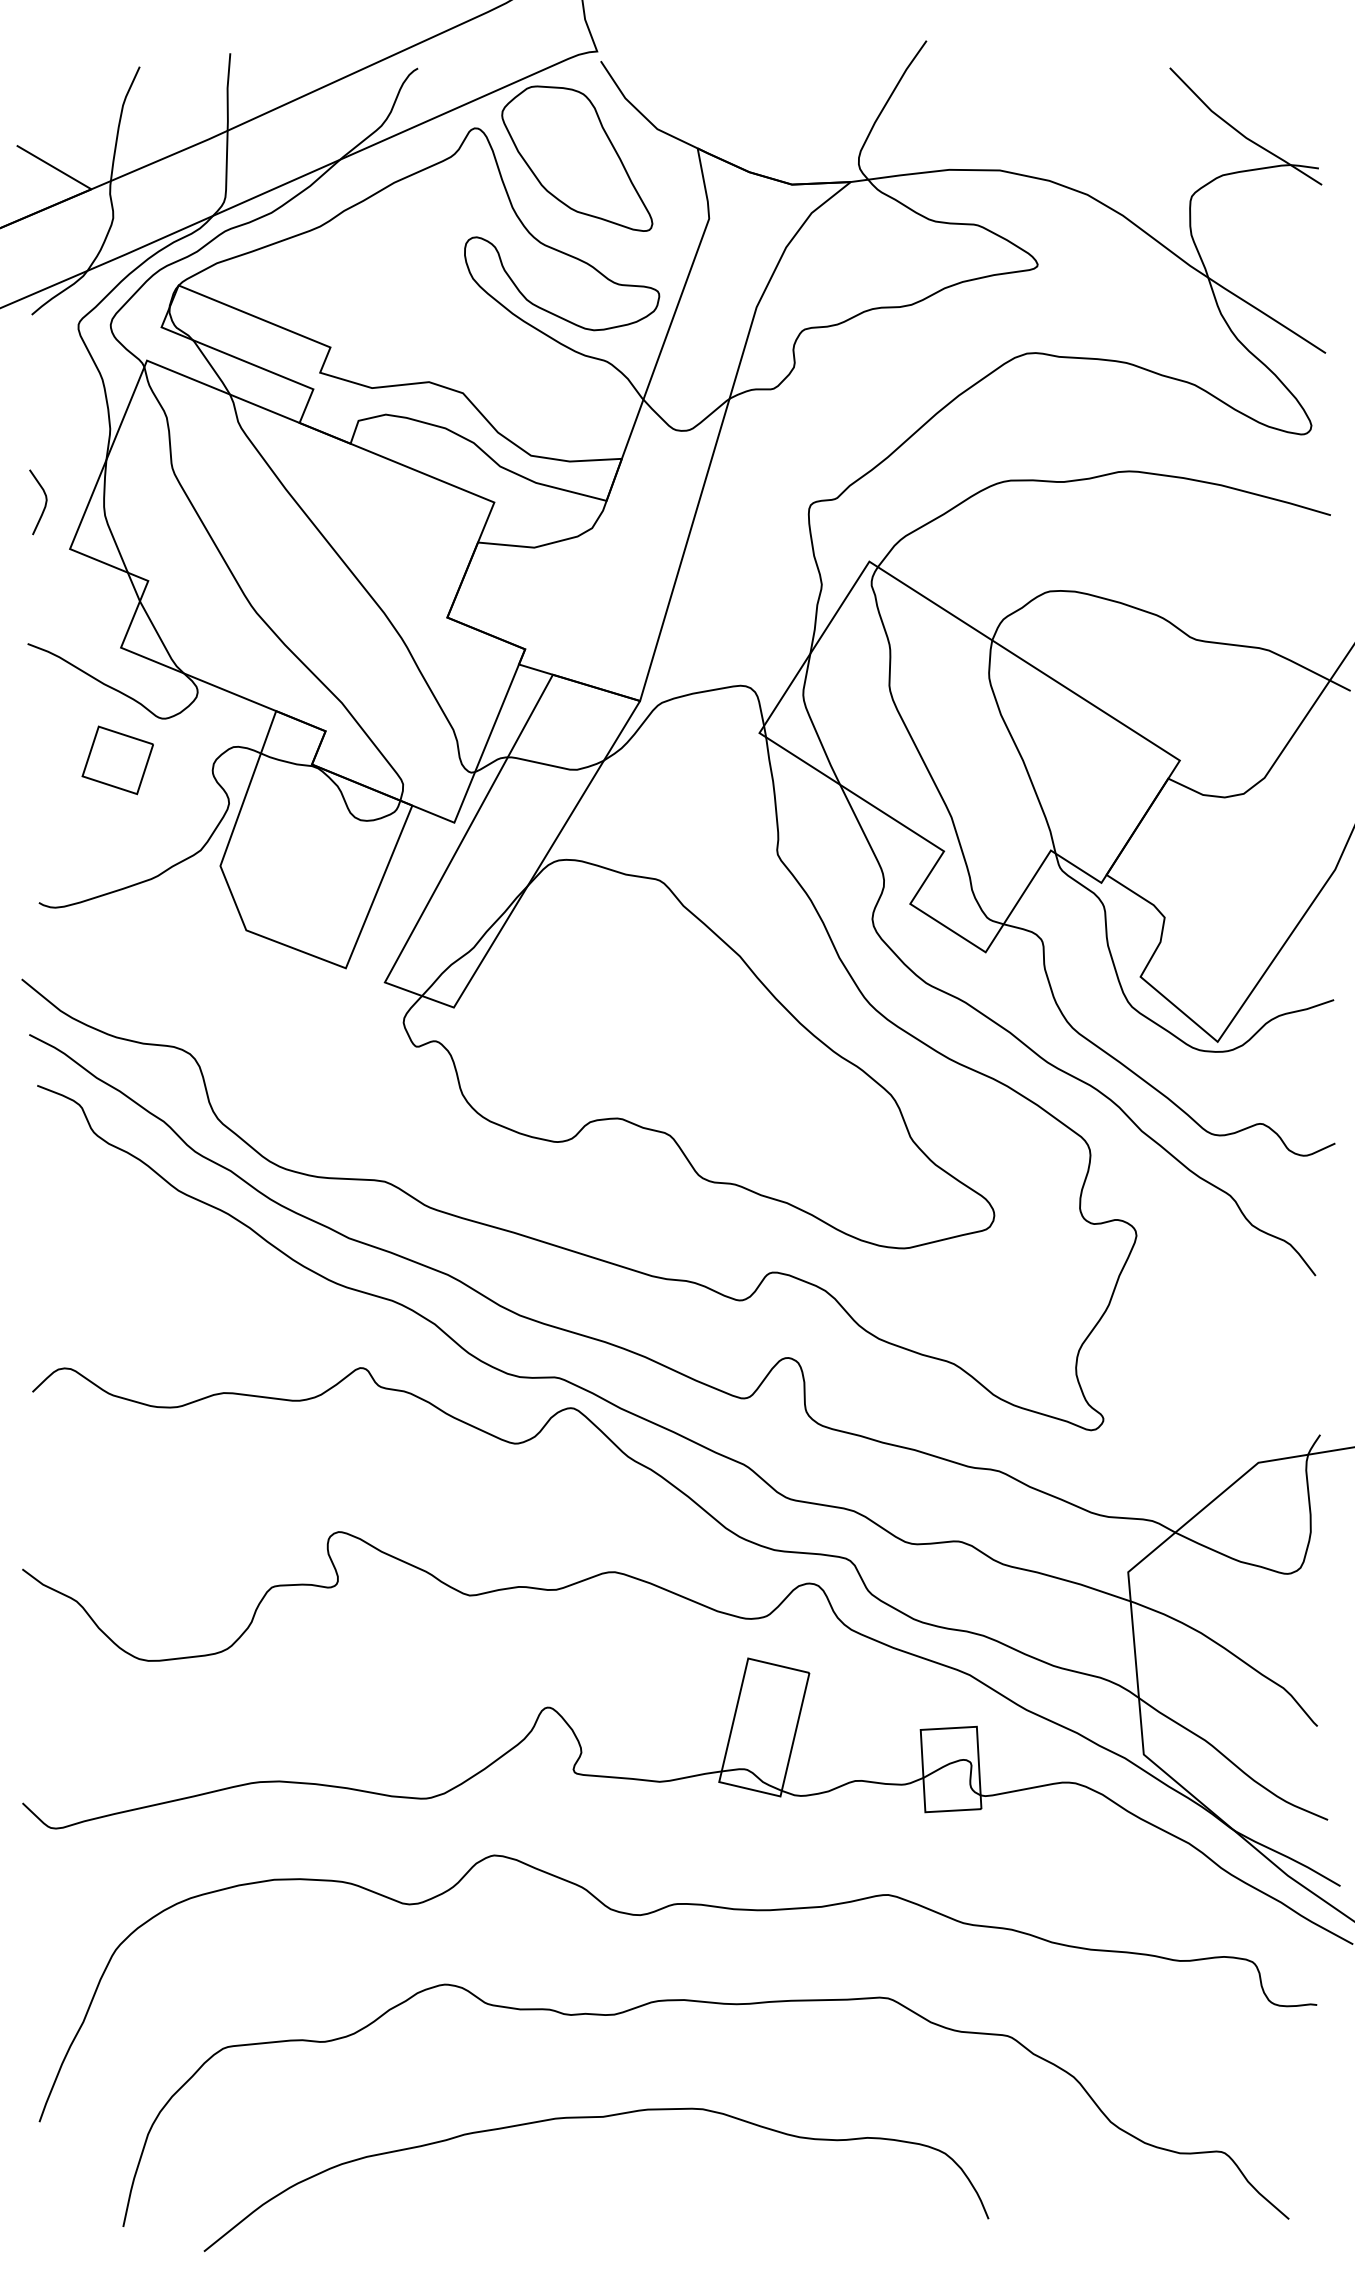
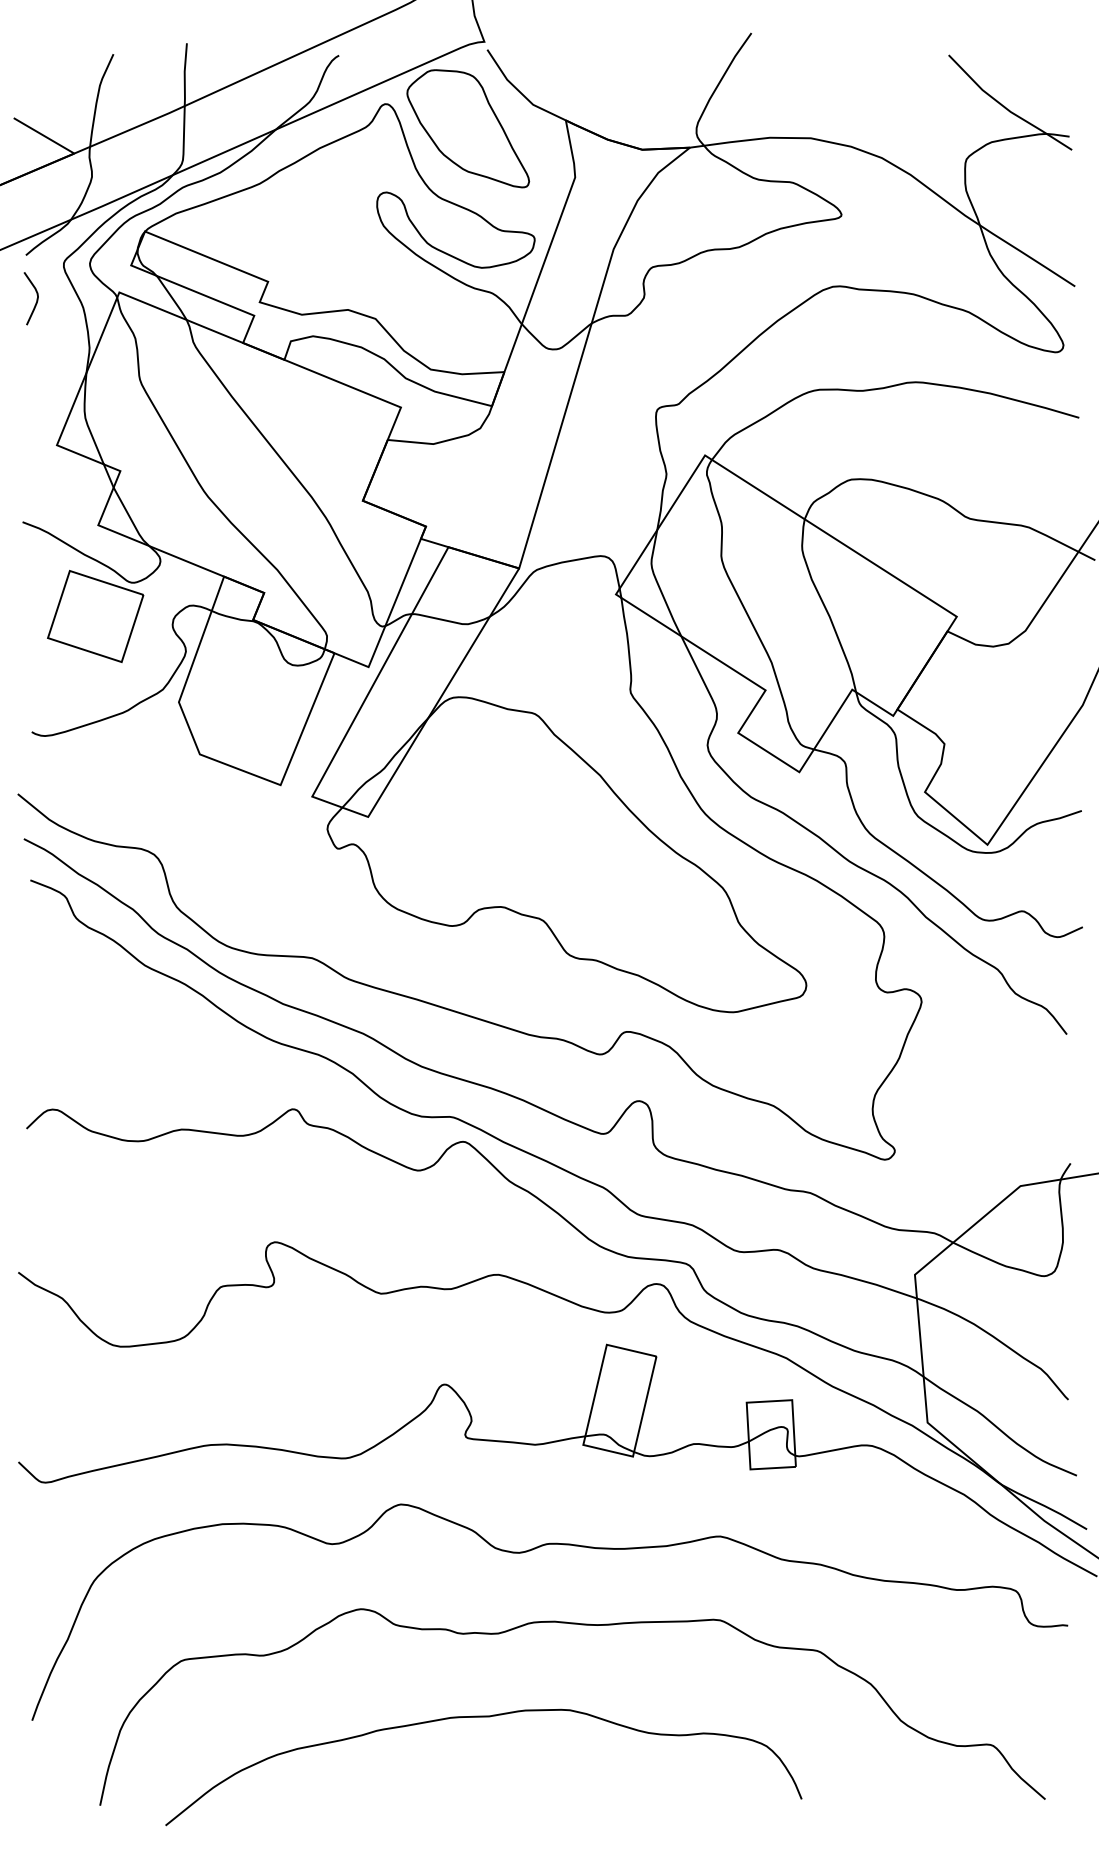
curve: (44, 505) -> (36, 301), moved
part: (117, 760) -> (95, 616), size x1.67

